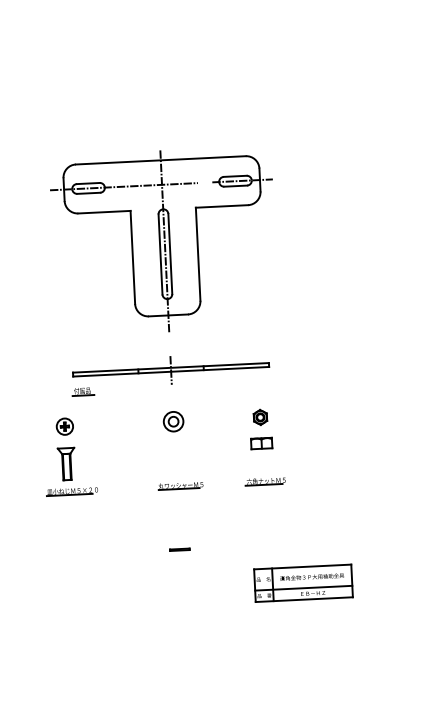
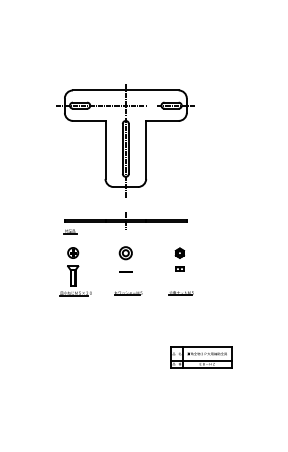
part: (260, 442) -> (179, 268), size x0.62
part: (70, 456) -> (75, 271), moved
line: (179, 549) -> (125, 271), moved

